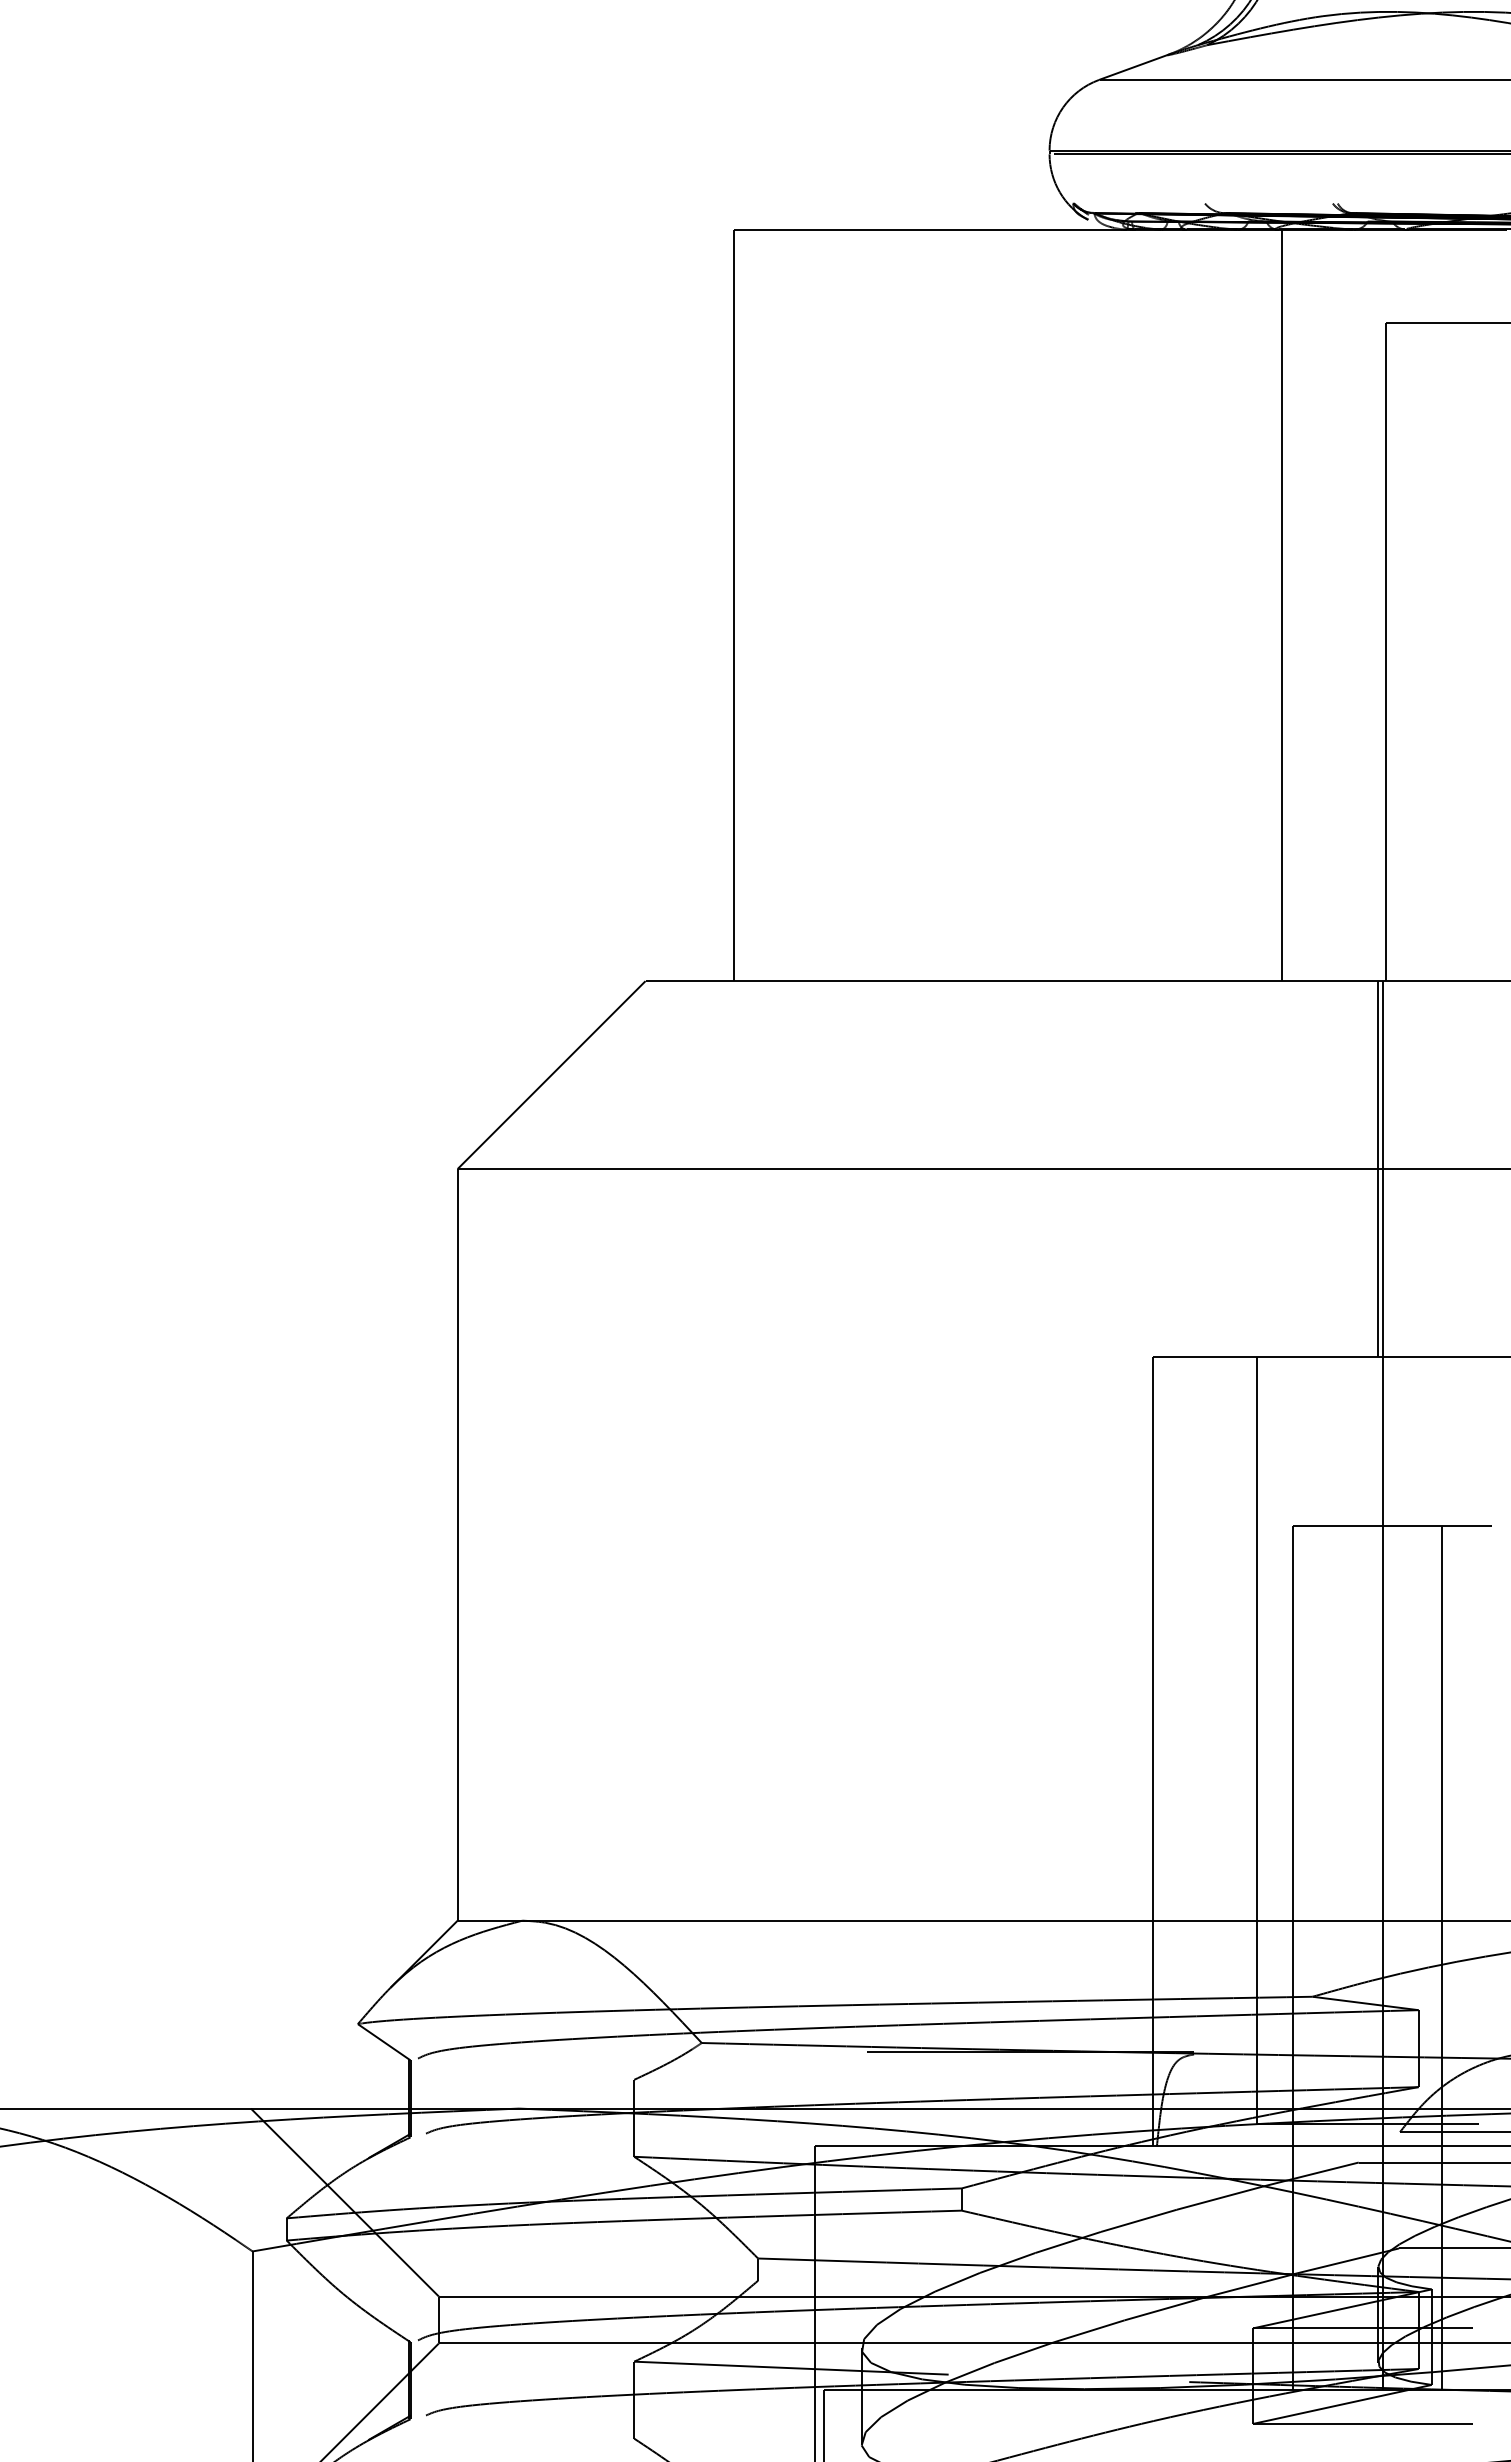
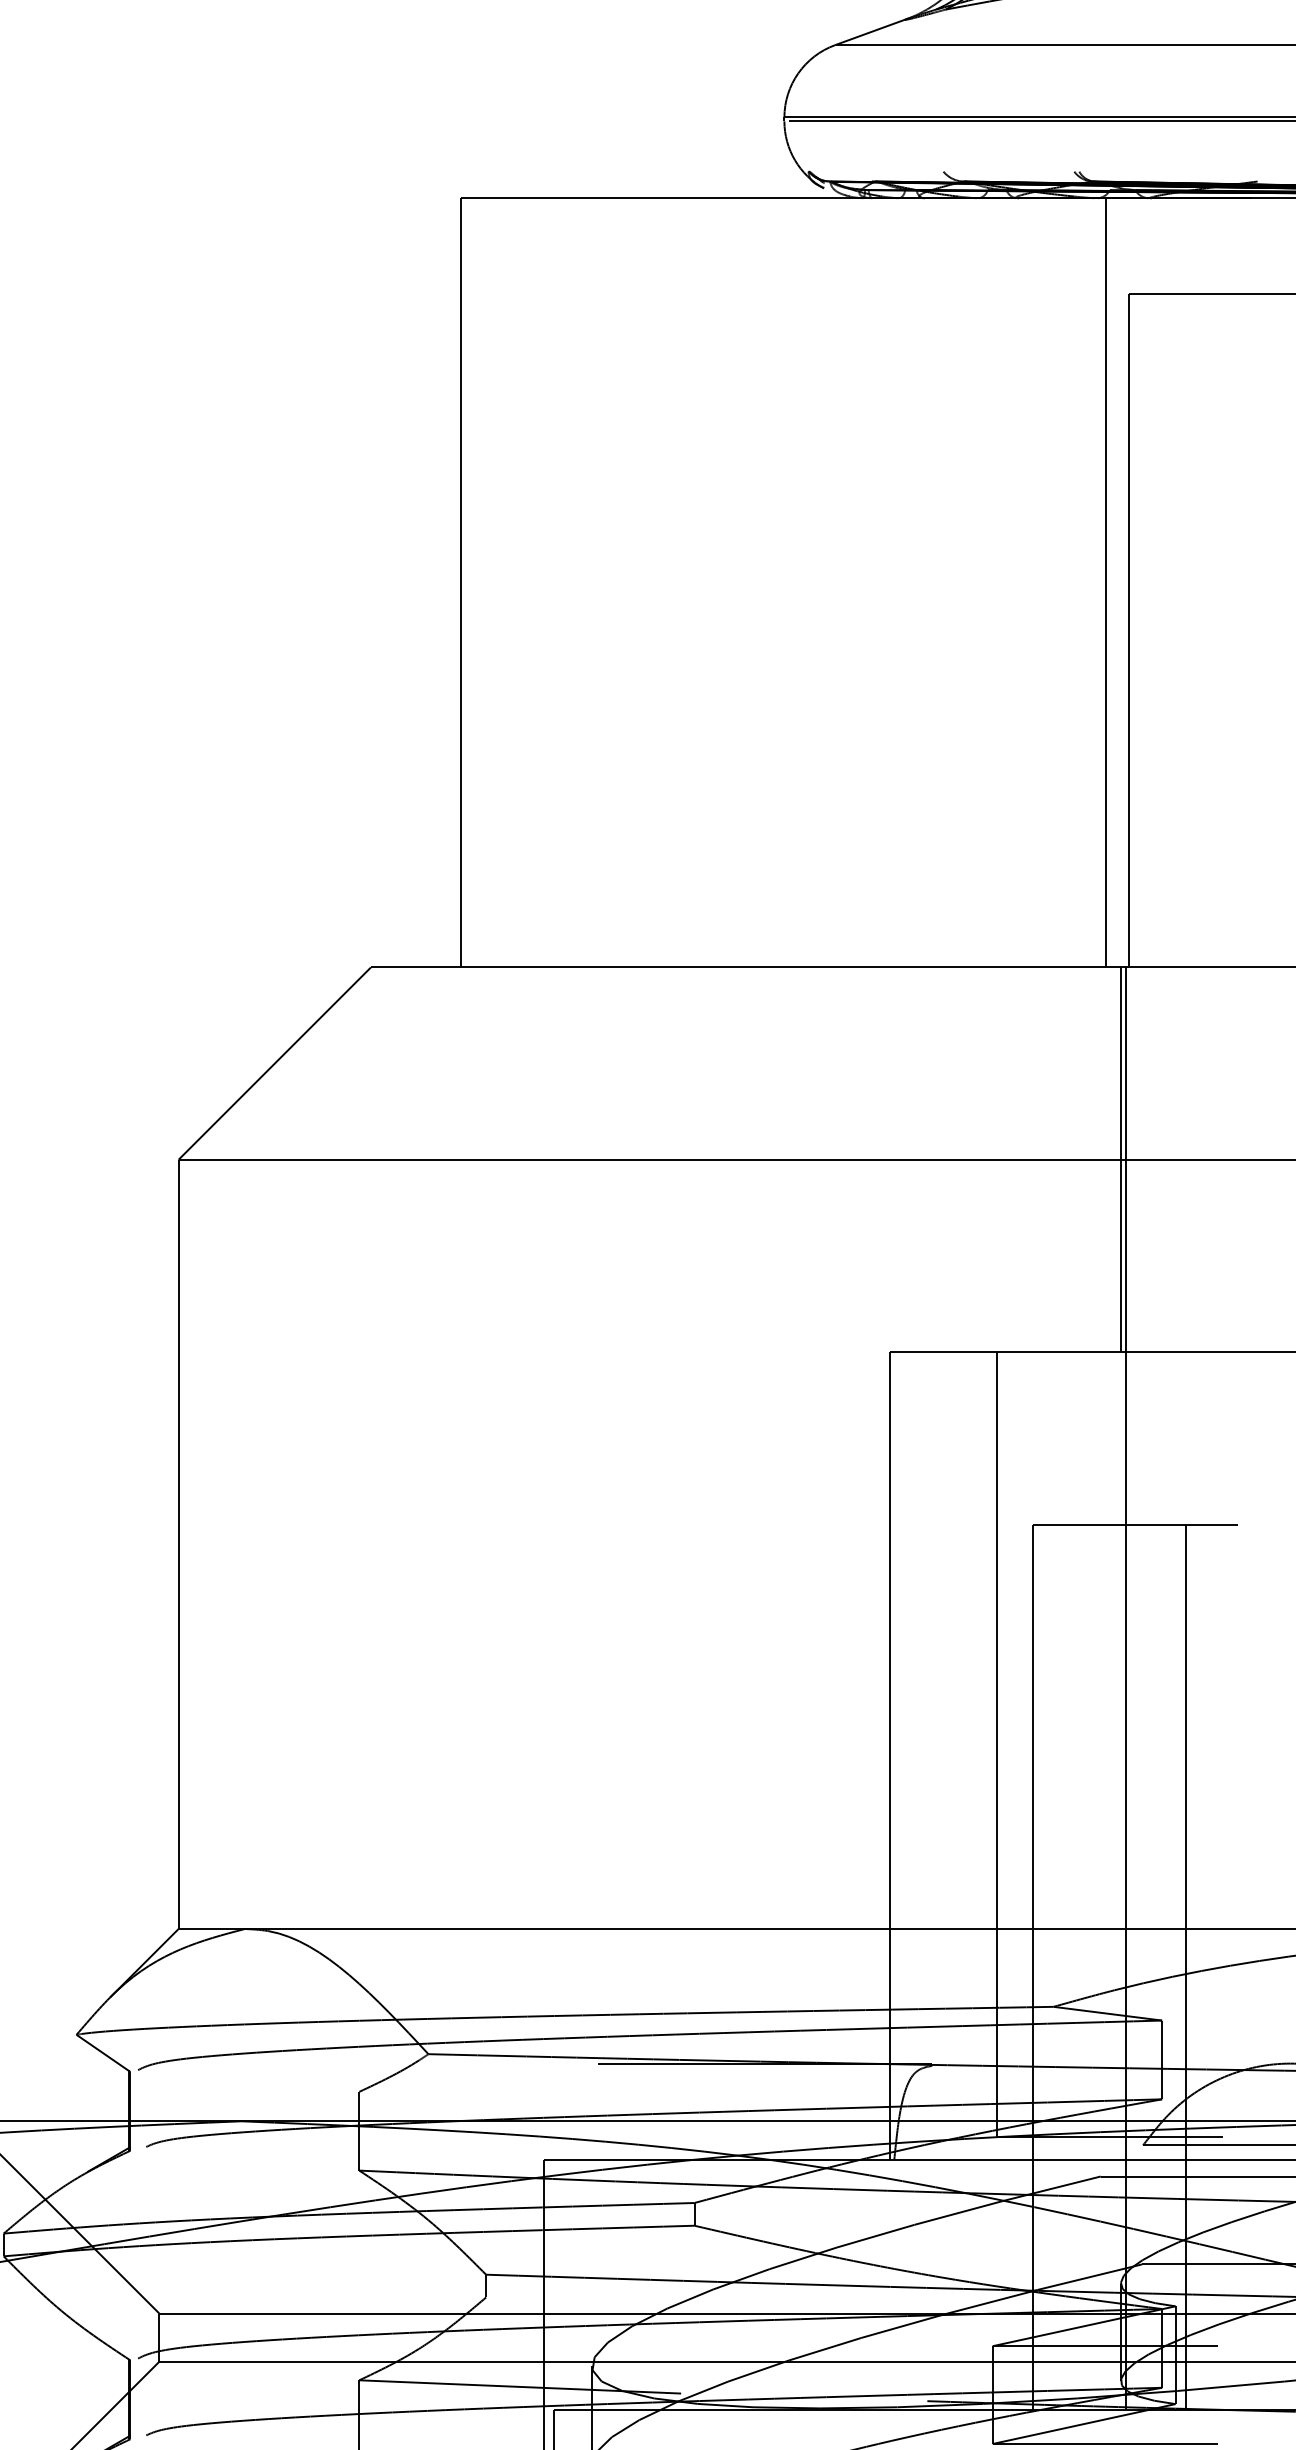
line: (1281, 605) -> (1105, 583), moved

